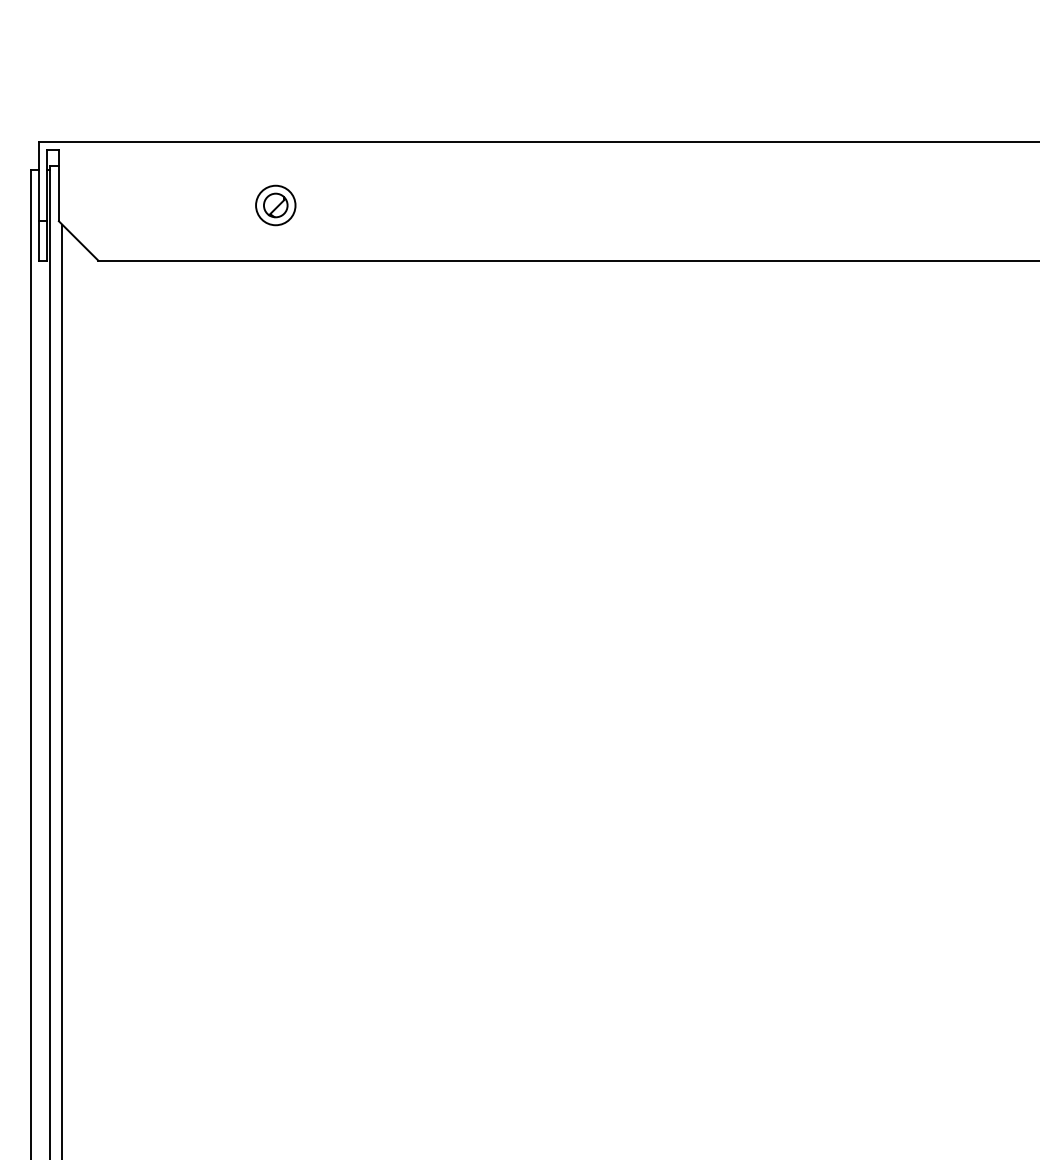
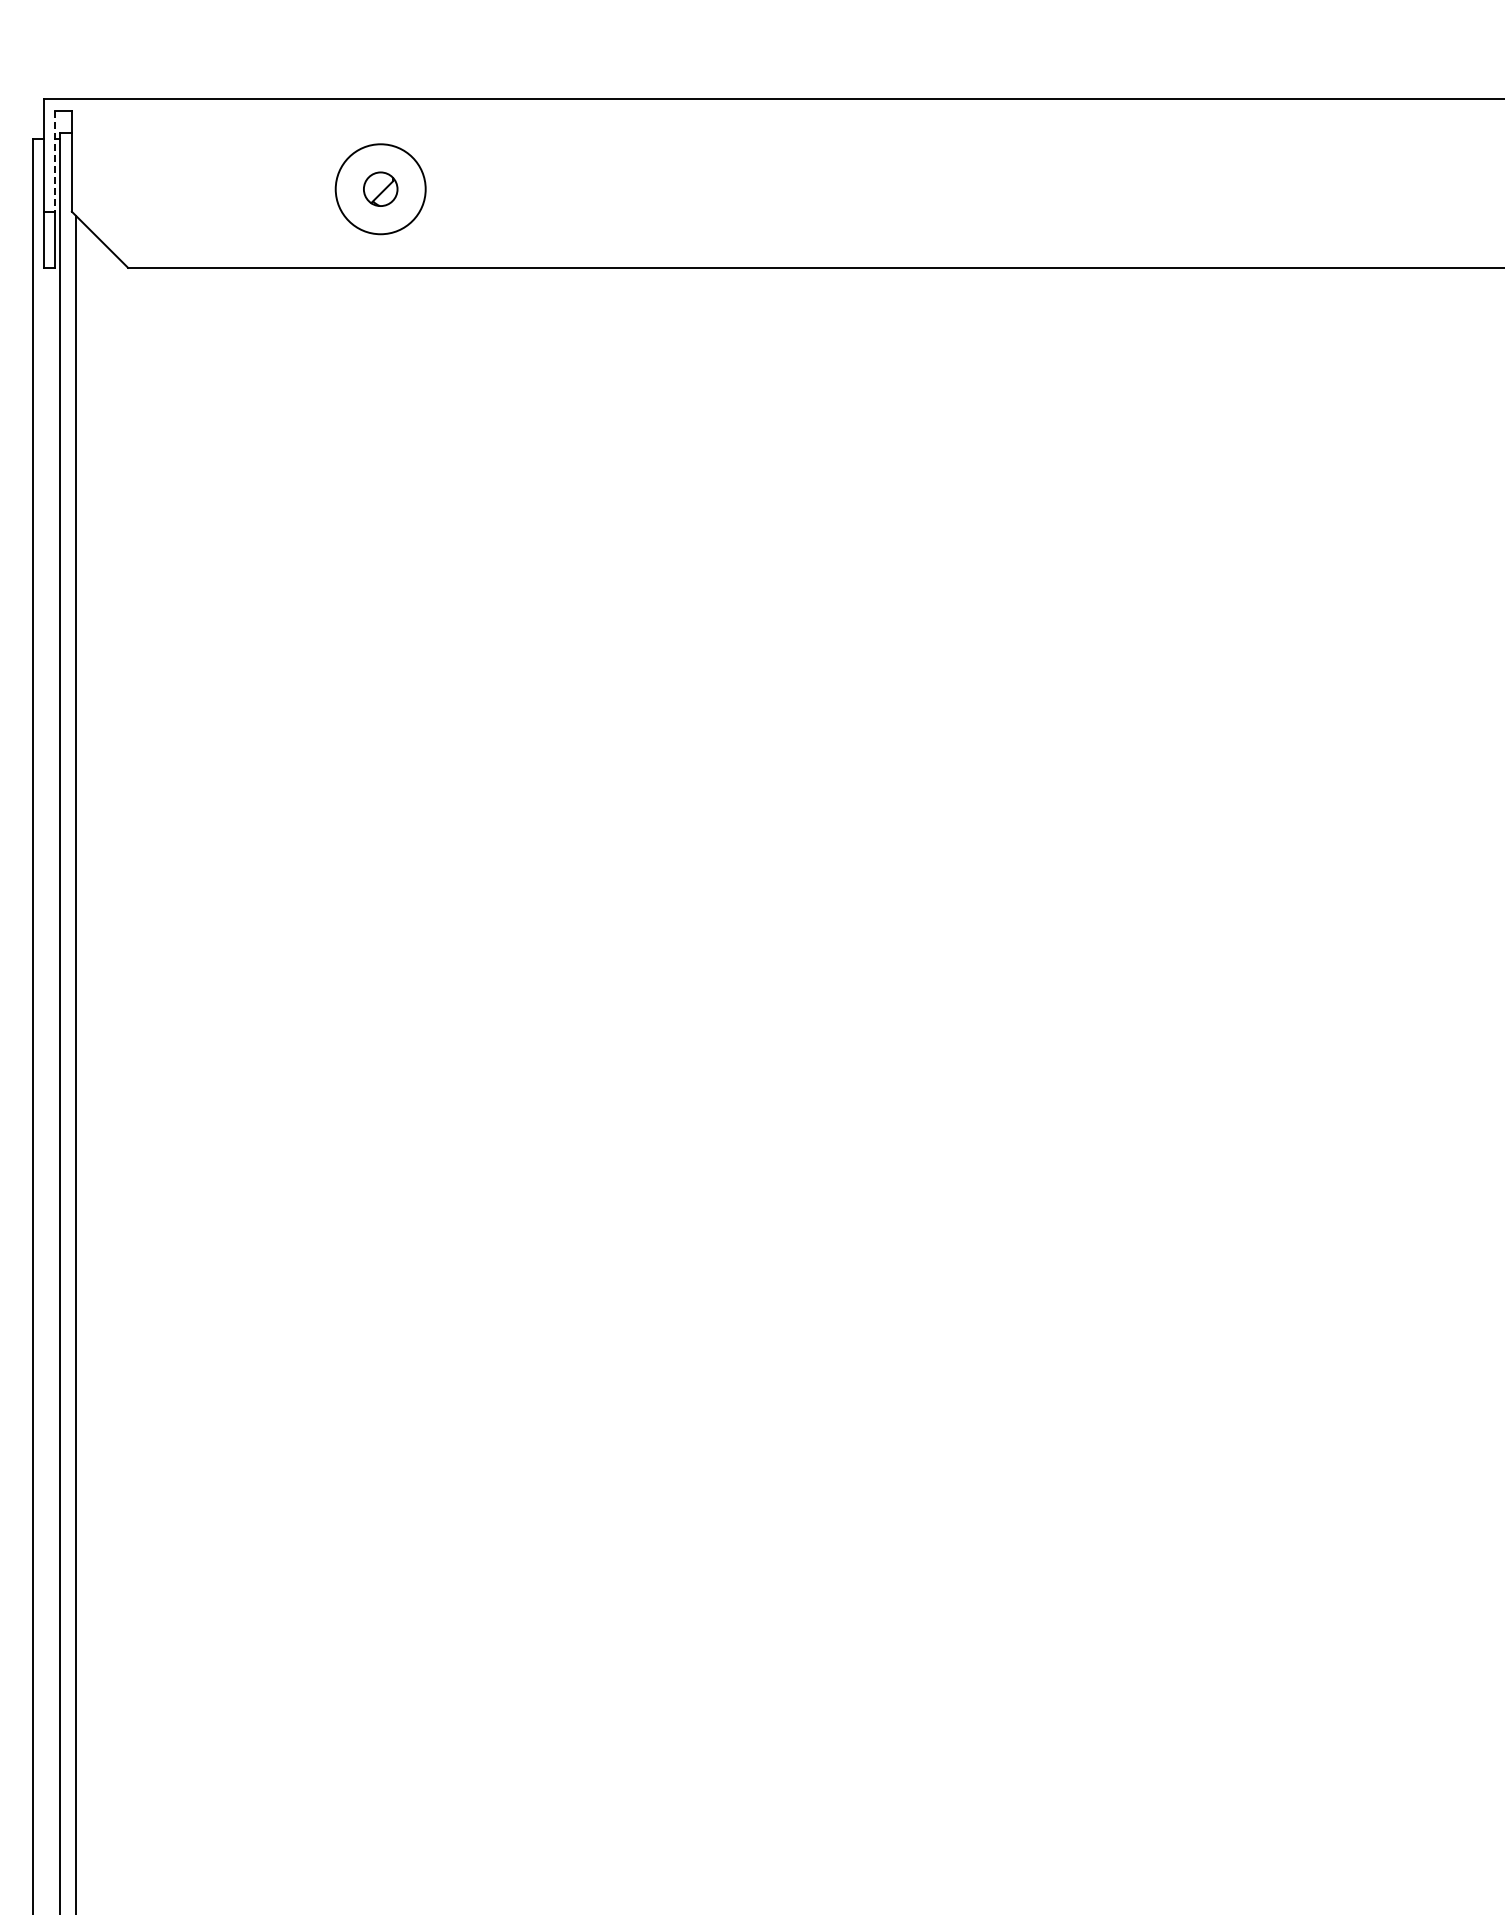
line: (47, 186) -> (55, 161), solid -> dashed
circle: (275, 205) -> (380, 189), size x1.6

